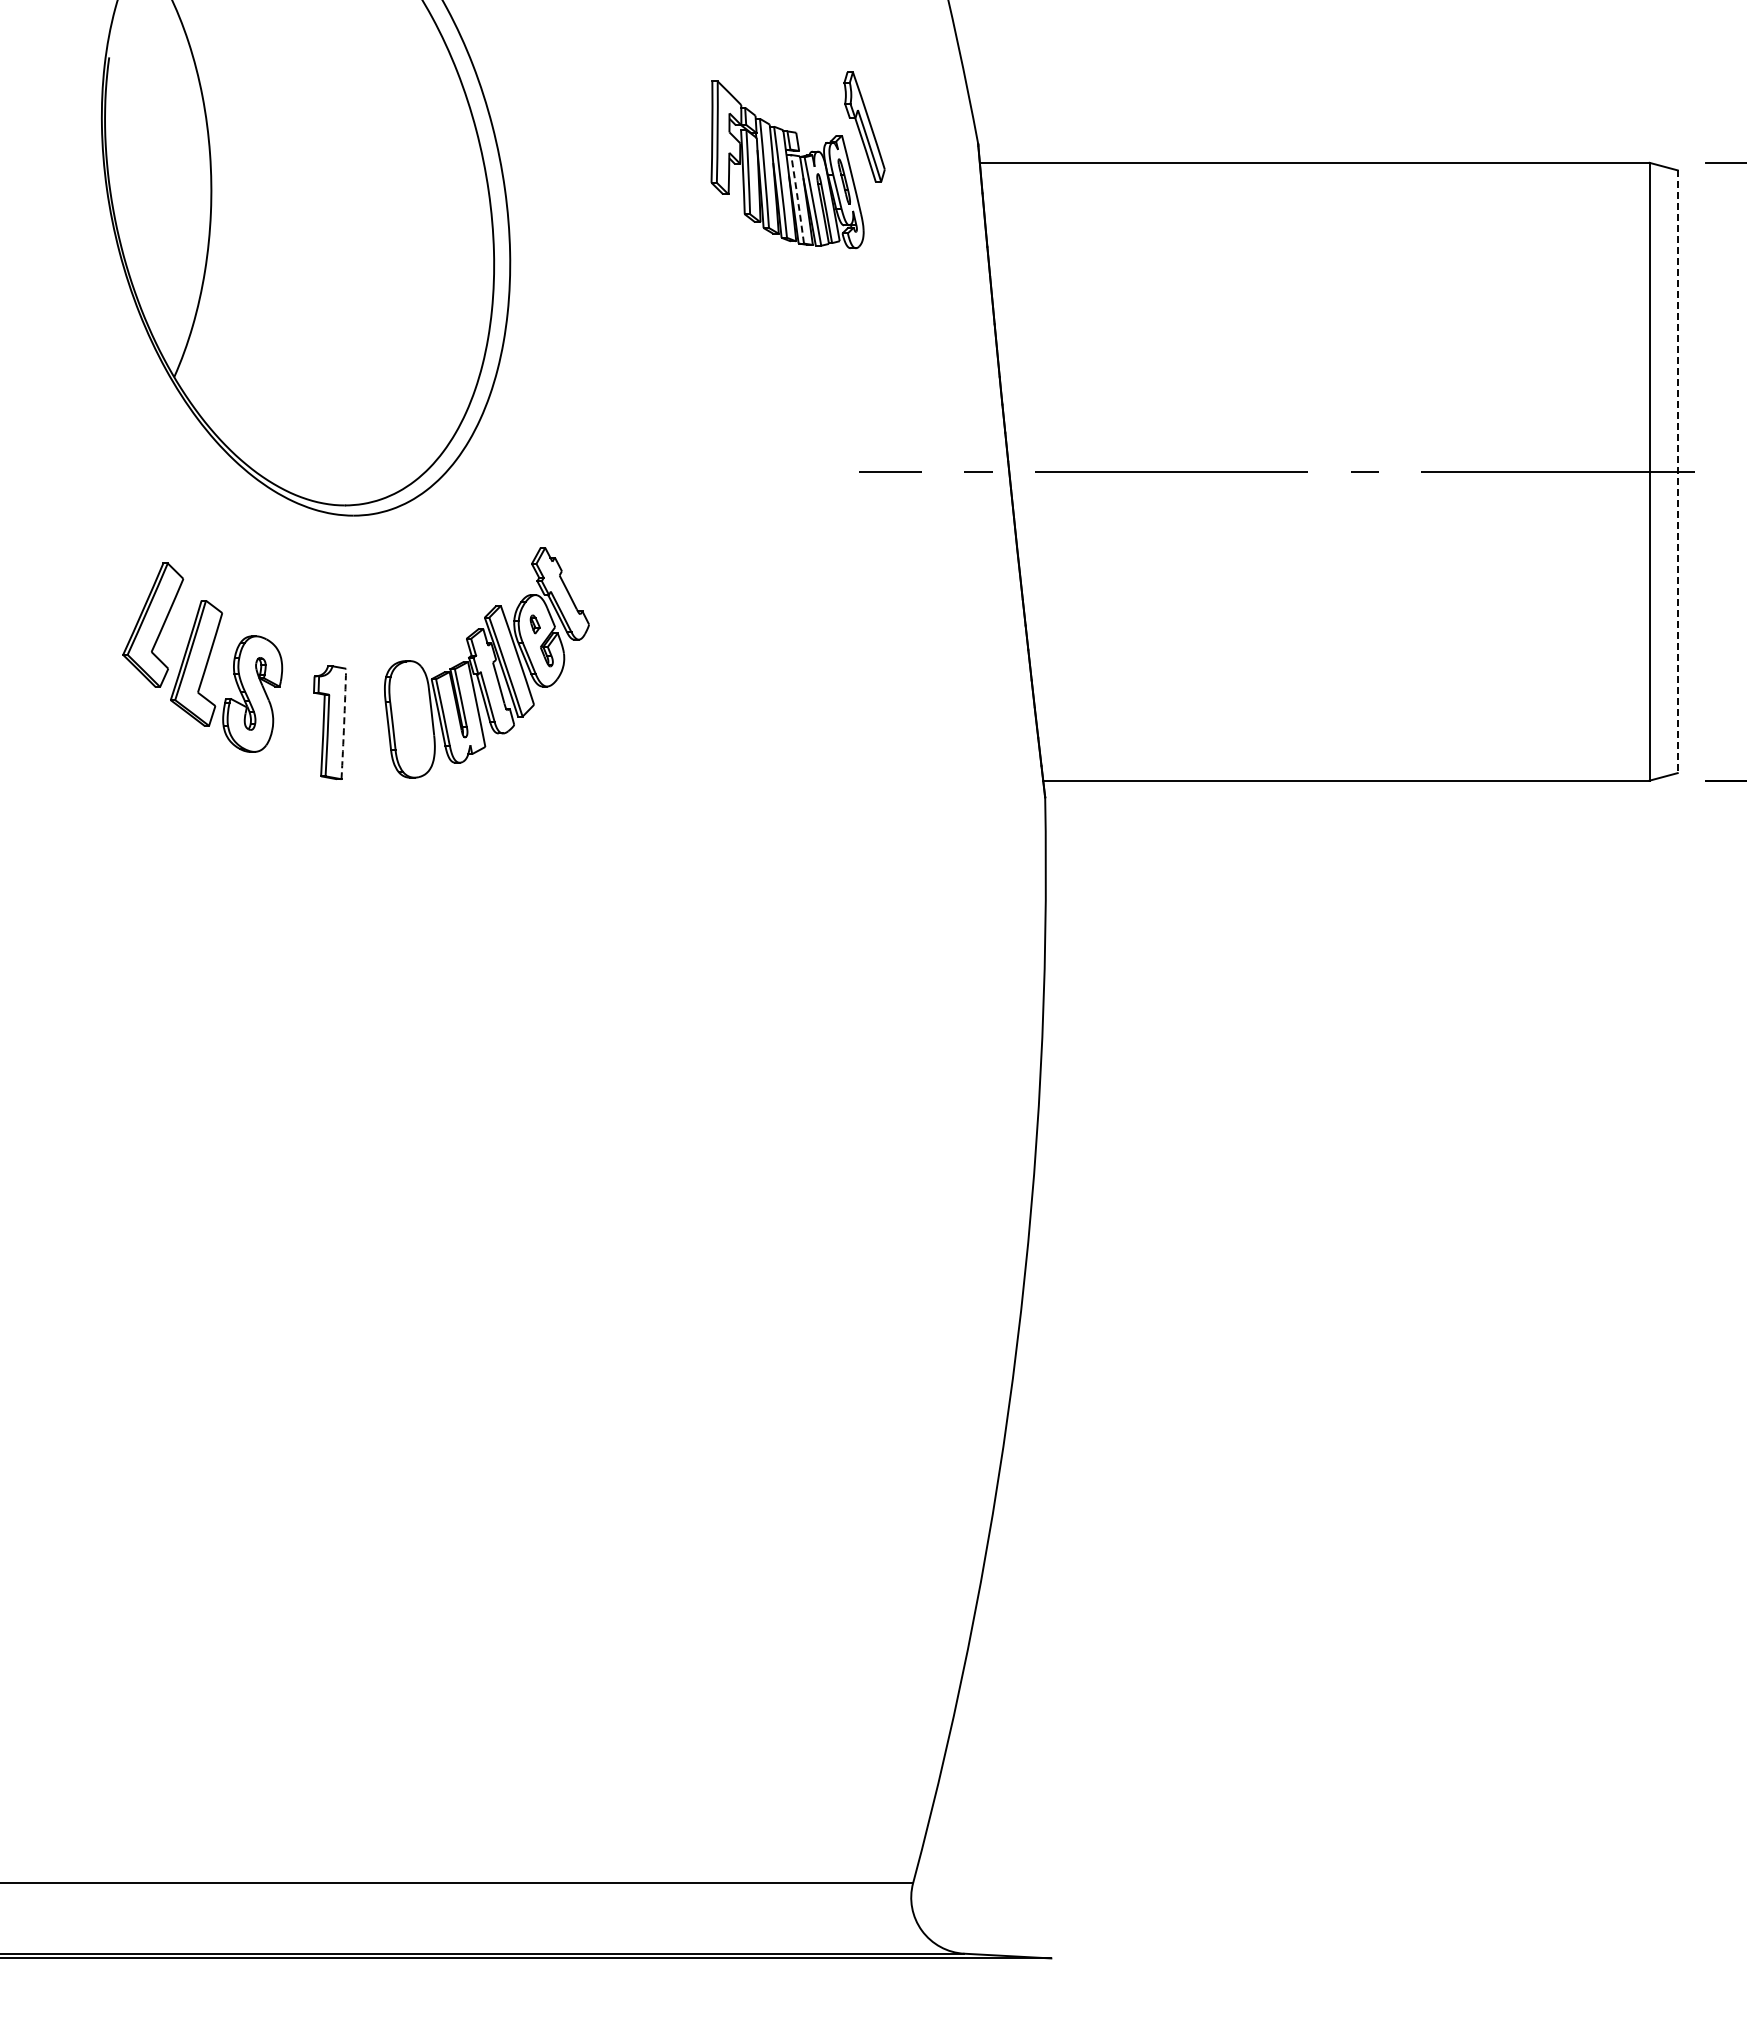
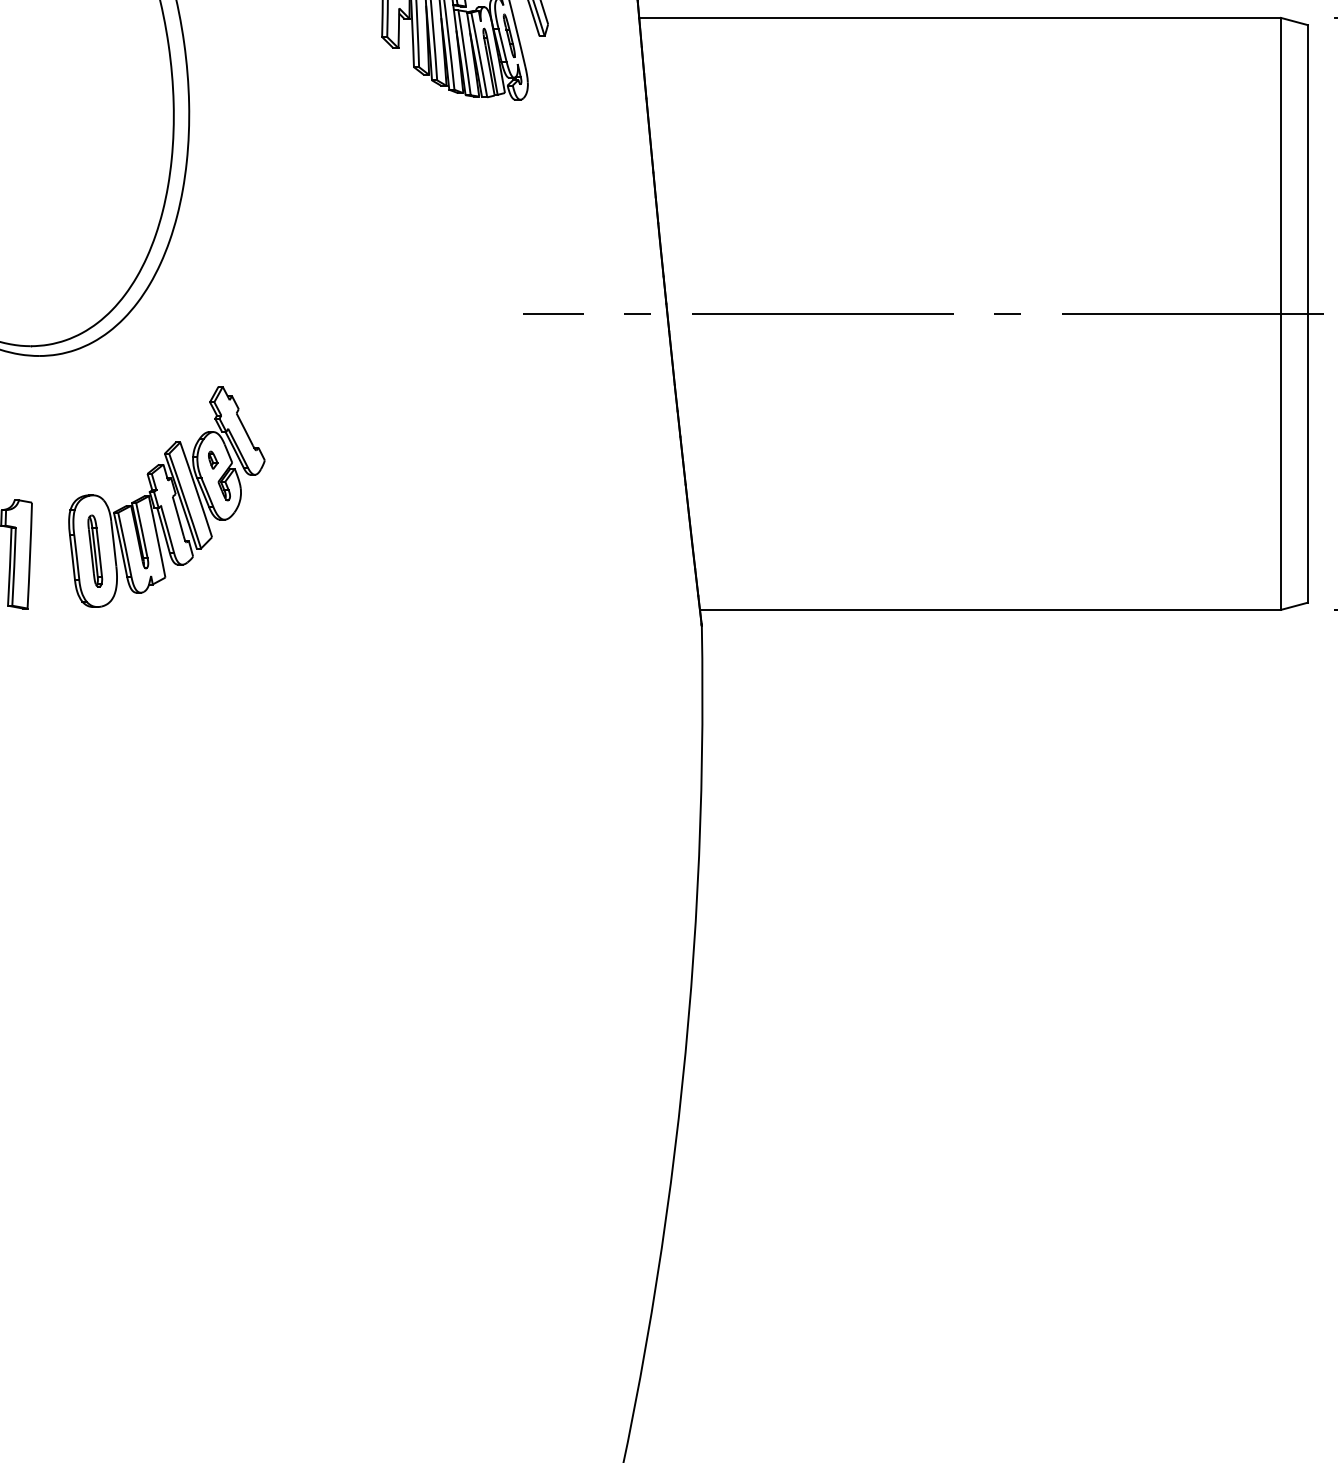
arc: (797, 199) -> (464, 53), dashed -> solid
line: (1677, 472) -> (1307, 314), dashed -> solid
part: (412, 719) -> (95, 551), added
arc: (344, 724) -> (30, 556), dashed -> solid

